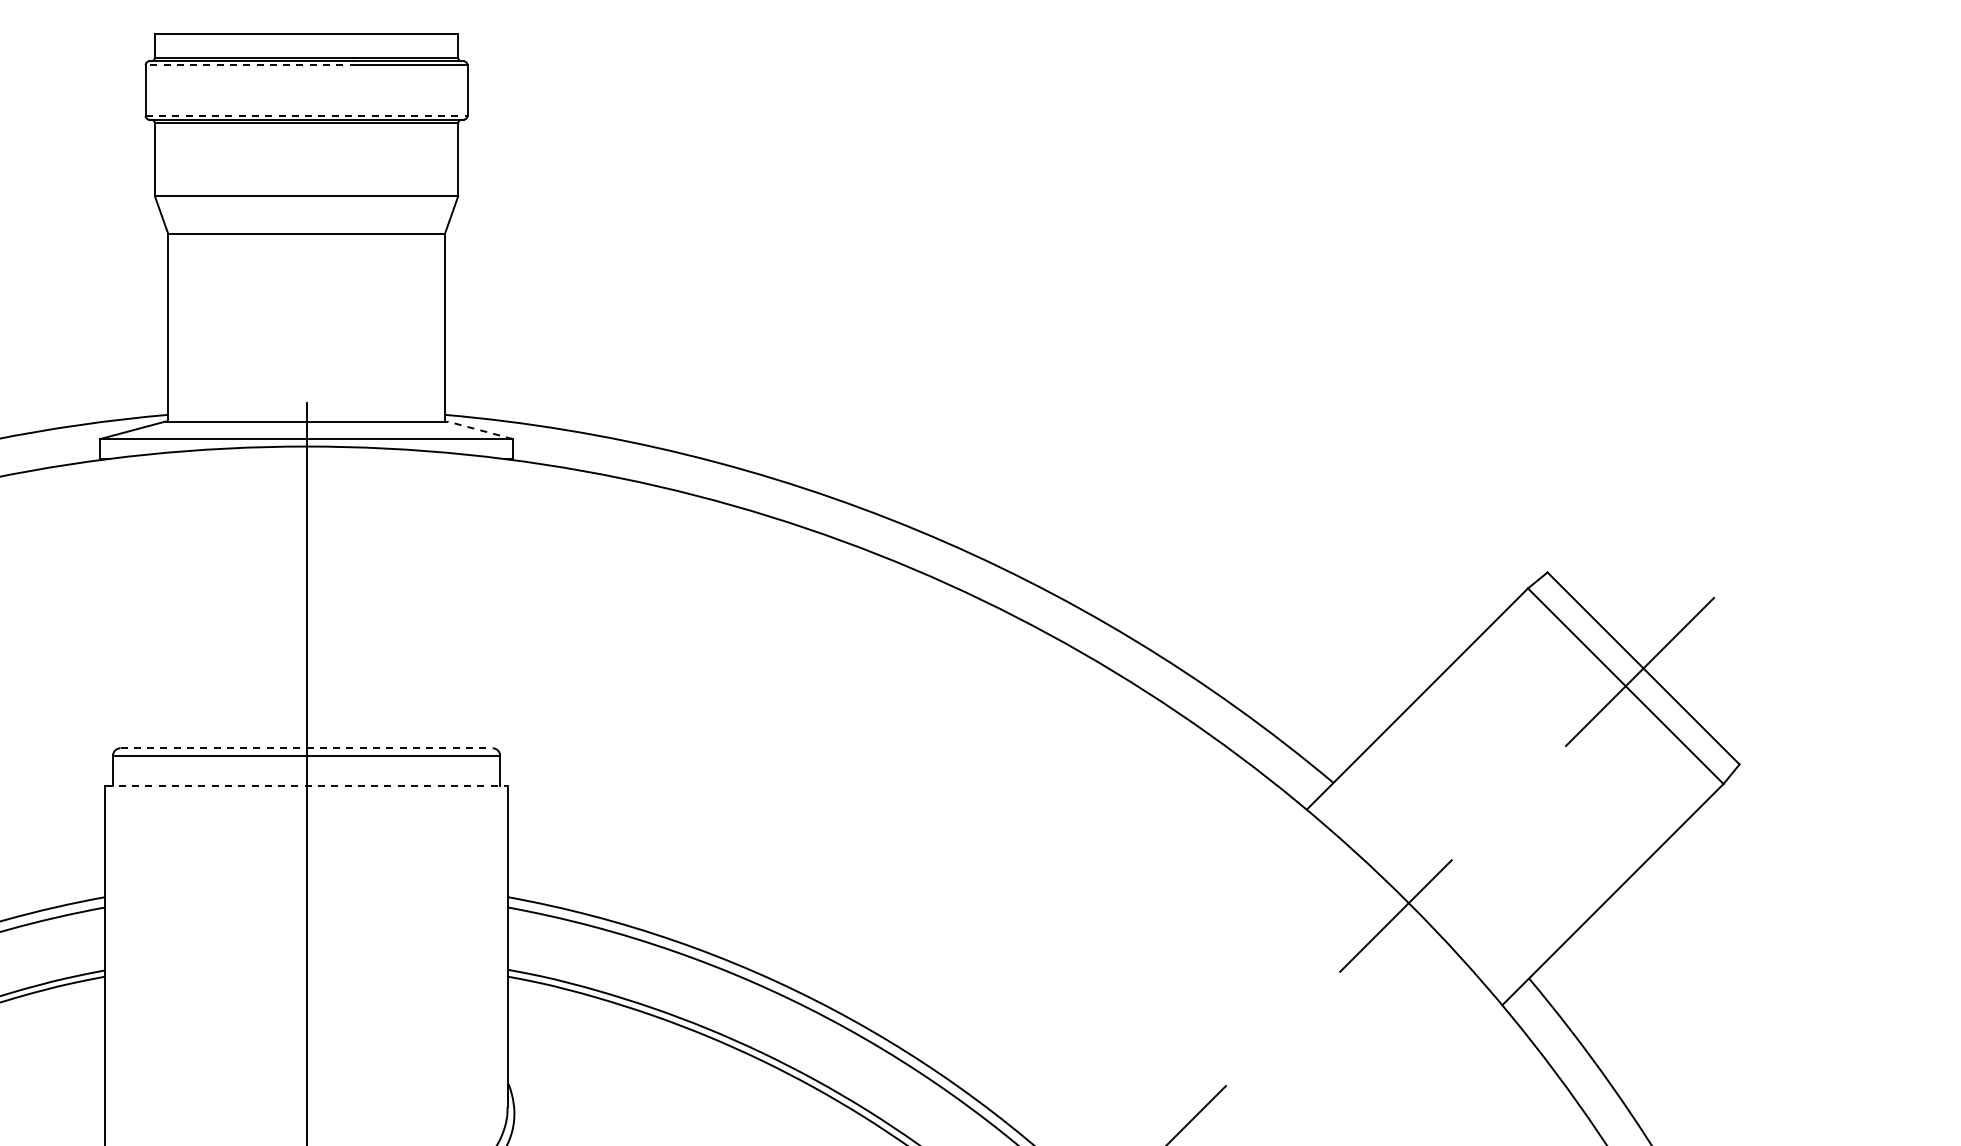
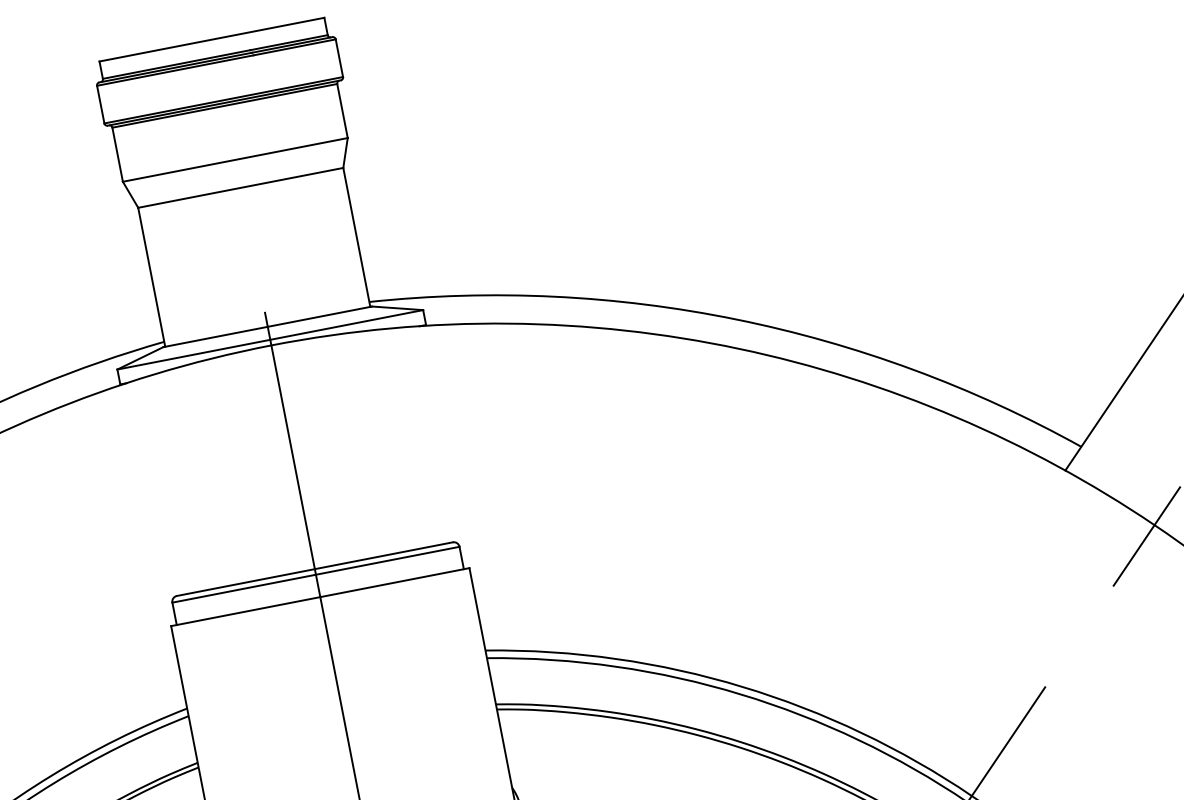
line: (250, 65) -> (174, 70), dashed -> solid
line: (306, 115) -> (223, 99), dashed -> solid
line: (480, 430) -> (398, 308), dashed -> solid
line: (307, 748) -> (315, 569), dashed -> solid
line: (307, 785) -> (320, 596), dashed -> solid

